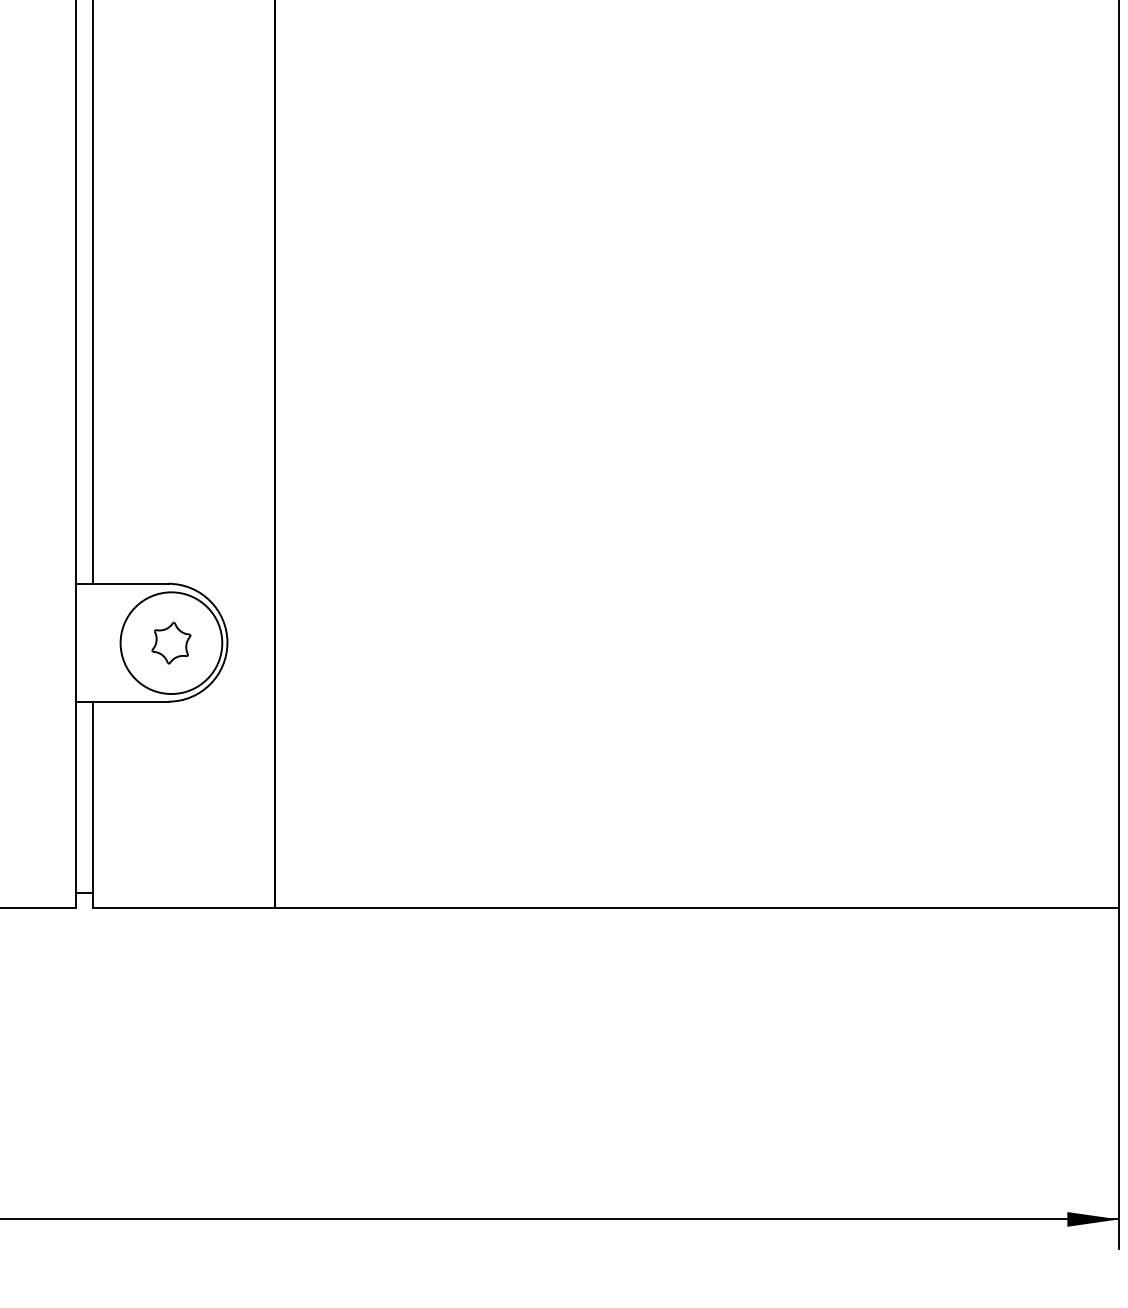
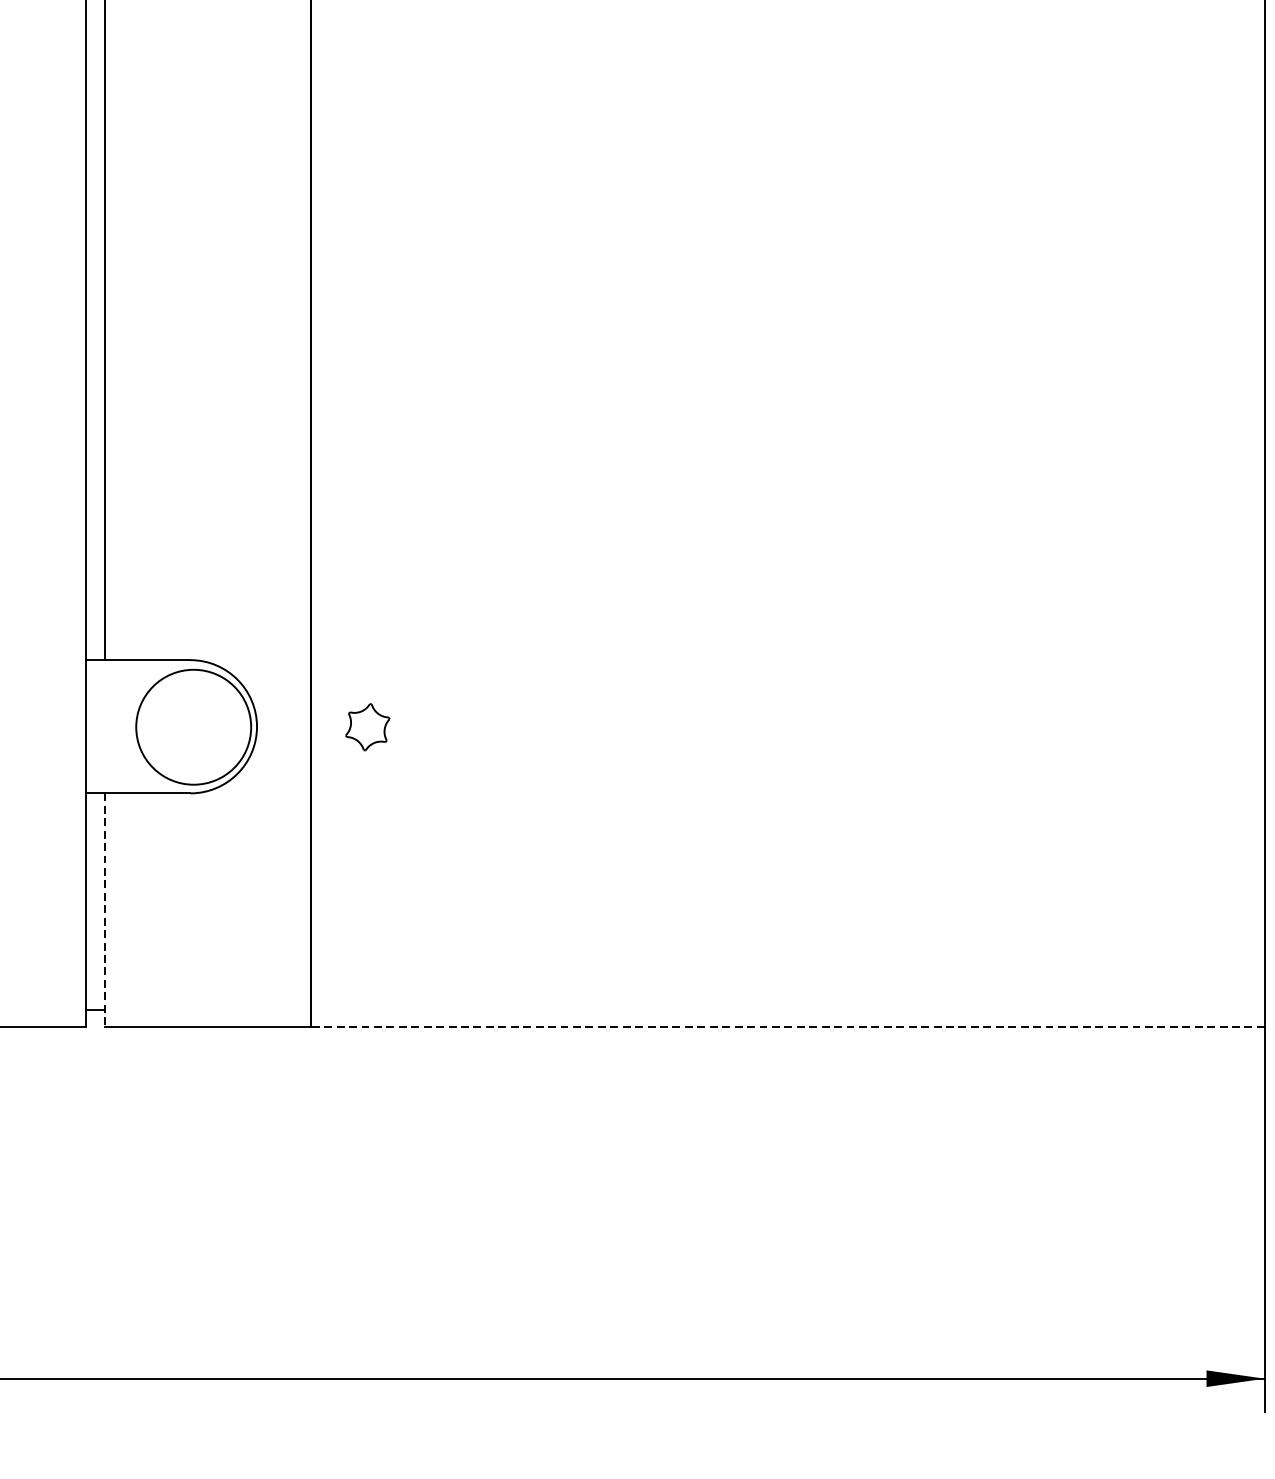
part: (171, 642) -> (367, 726), moved
line: (92, 805) -> (104, 910), solid -> dashed
line: (697, 907) -> (788, 1026), solid -> dashed

